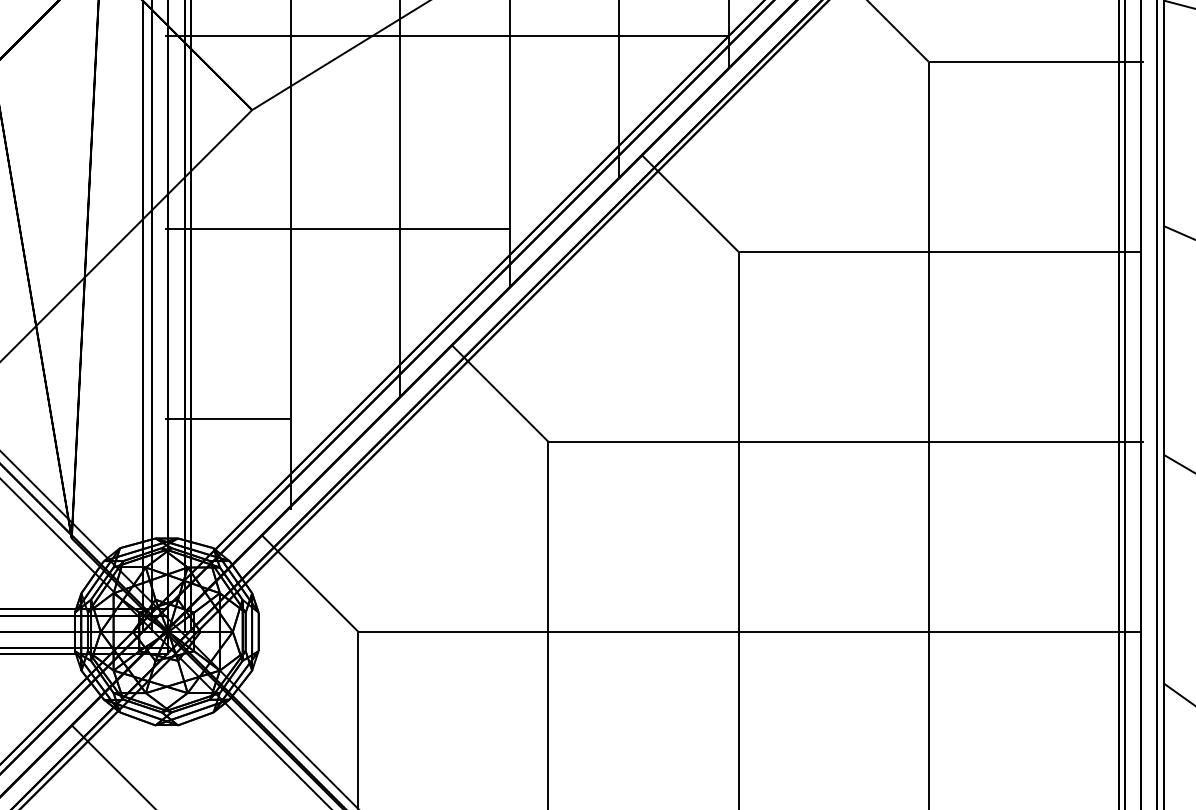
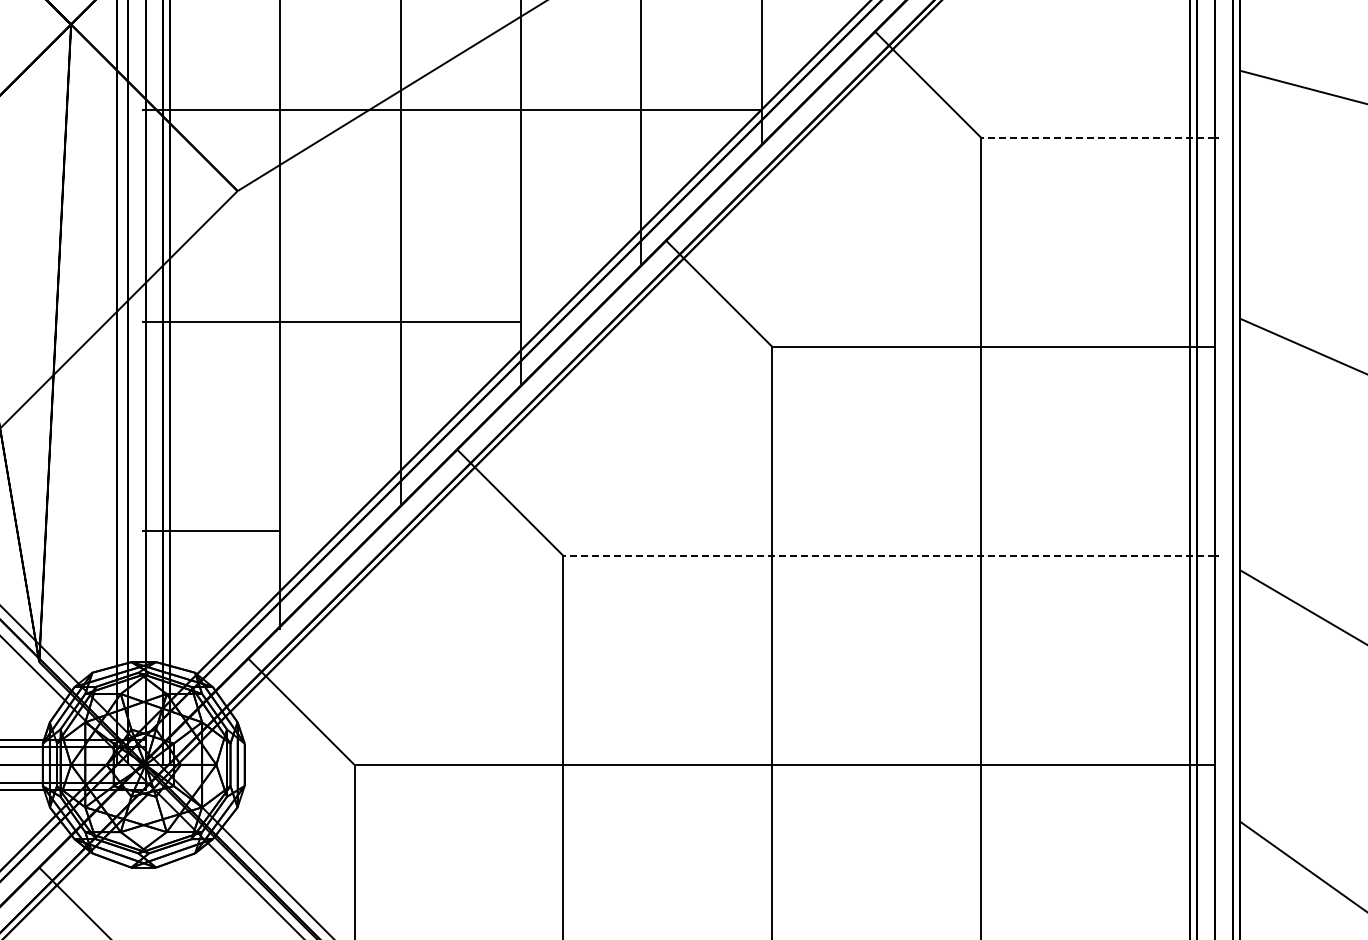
line: (1035, 61) -> (1098, 137), solid -> dashed
line: (845, 441) -> (889, 555), solid -> dashed

